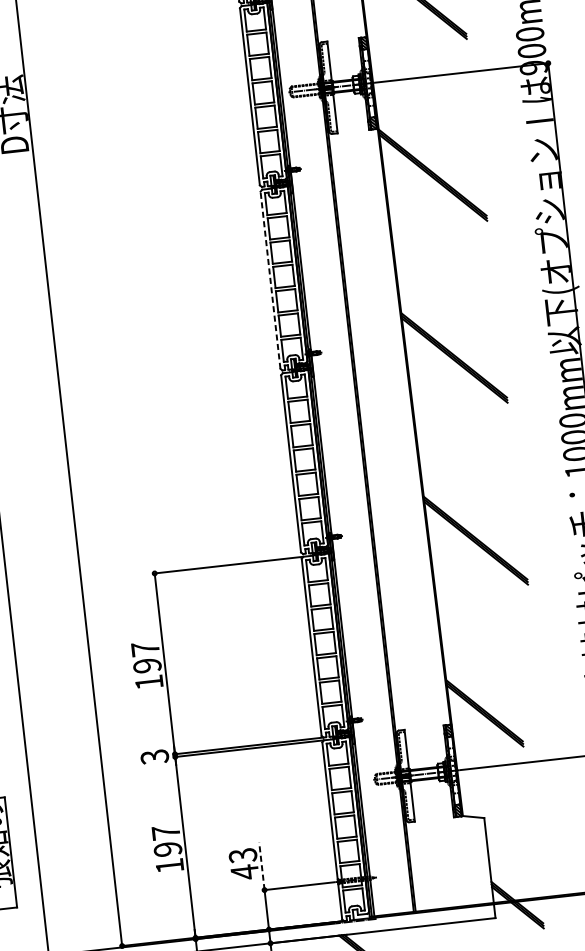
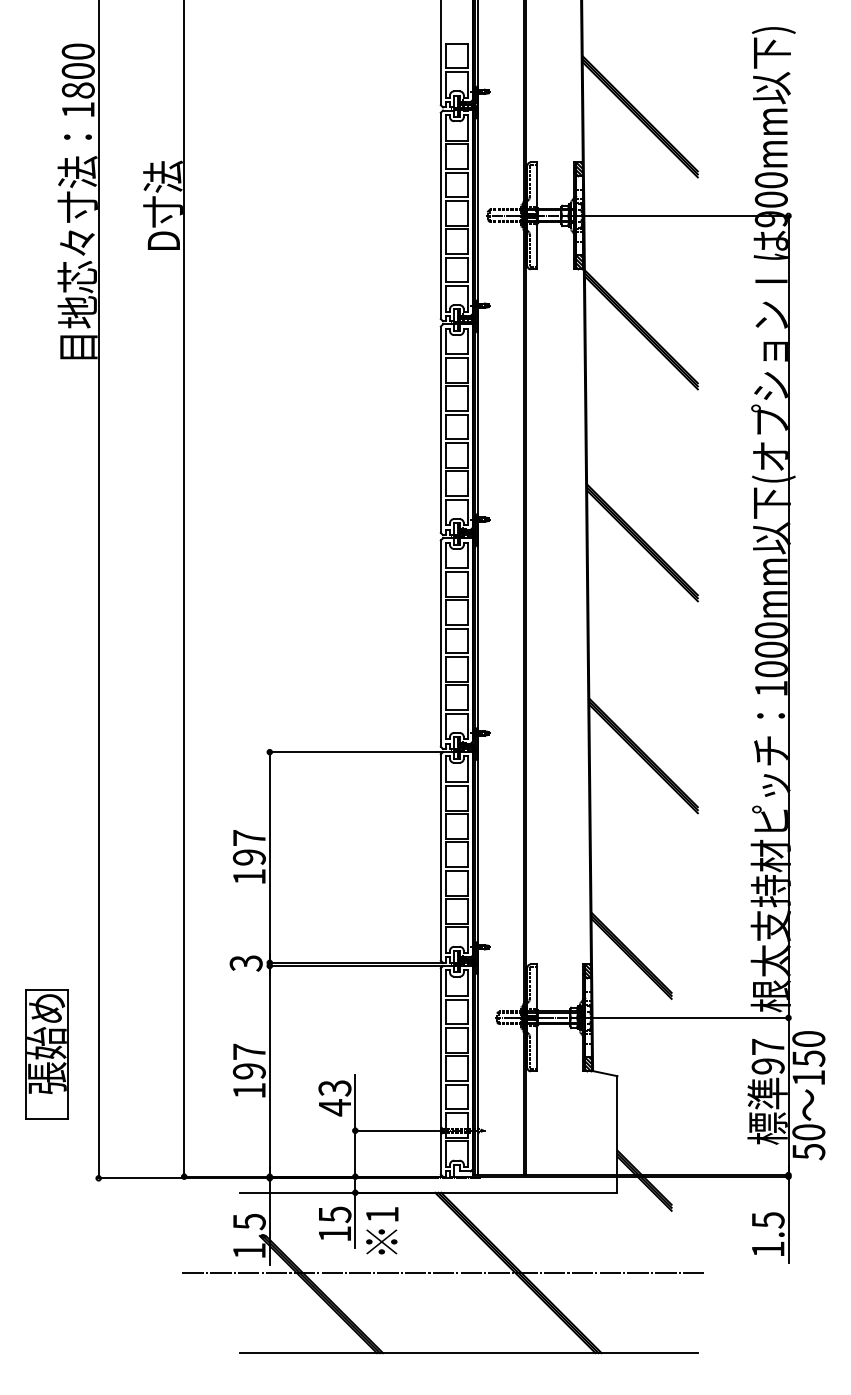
line: (270, 280) -> (440, 429), dashed -> solid
line: (262, 866) -> (355, 1103), dashed -> solid

